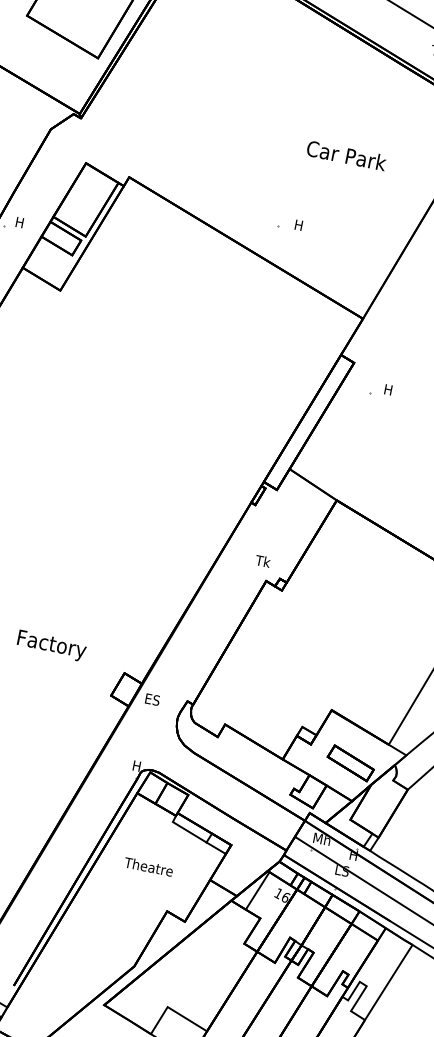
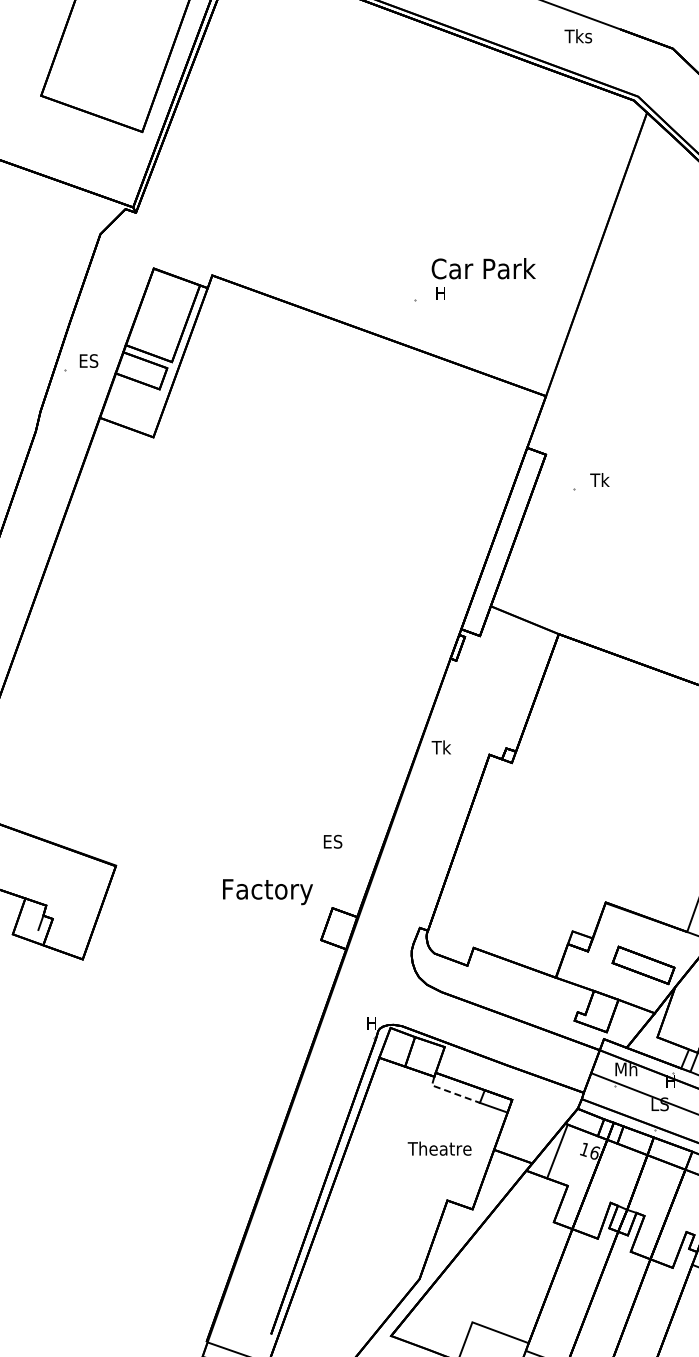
text: (346, 155) -> (483, 268), moved
text: (22, 222) -> (88, 360), H -> ES
text: (390, 389) -> (599, 479), H -> Tk
text: (262, 561) -> (440, 747), moved
text: (51, 646) -> (267, 892), moved
text: (153, 699) -> (333, 841), moved
line: (186, 830) -> (451, 1092), solid -> dashed
text: (148, 866) -> (439, 1148), moved

